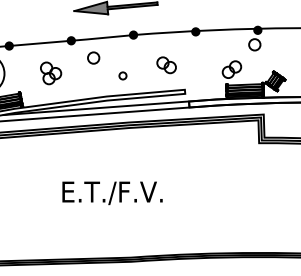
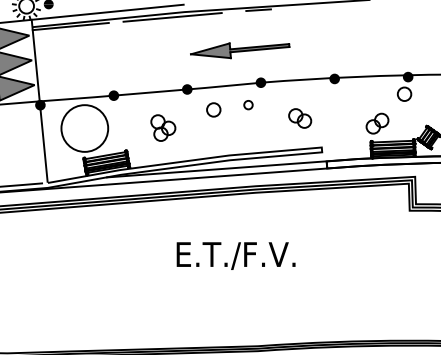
circle: (122, 76) -> (248, 105), moved
text: (112, 192) -> (235, 255), moved

